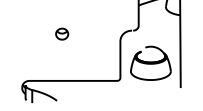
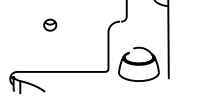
part: (150, 62) -> (138, 63), moved

